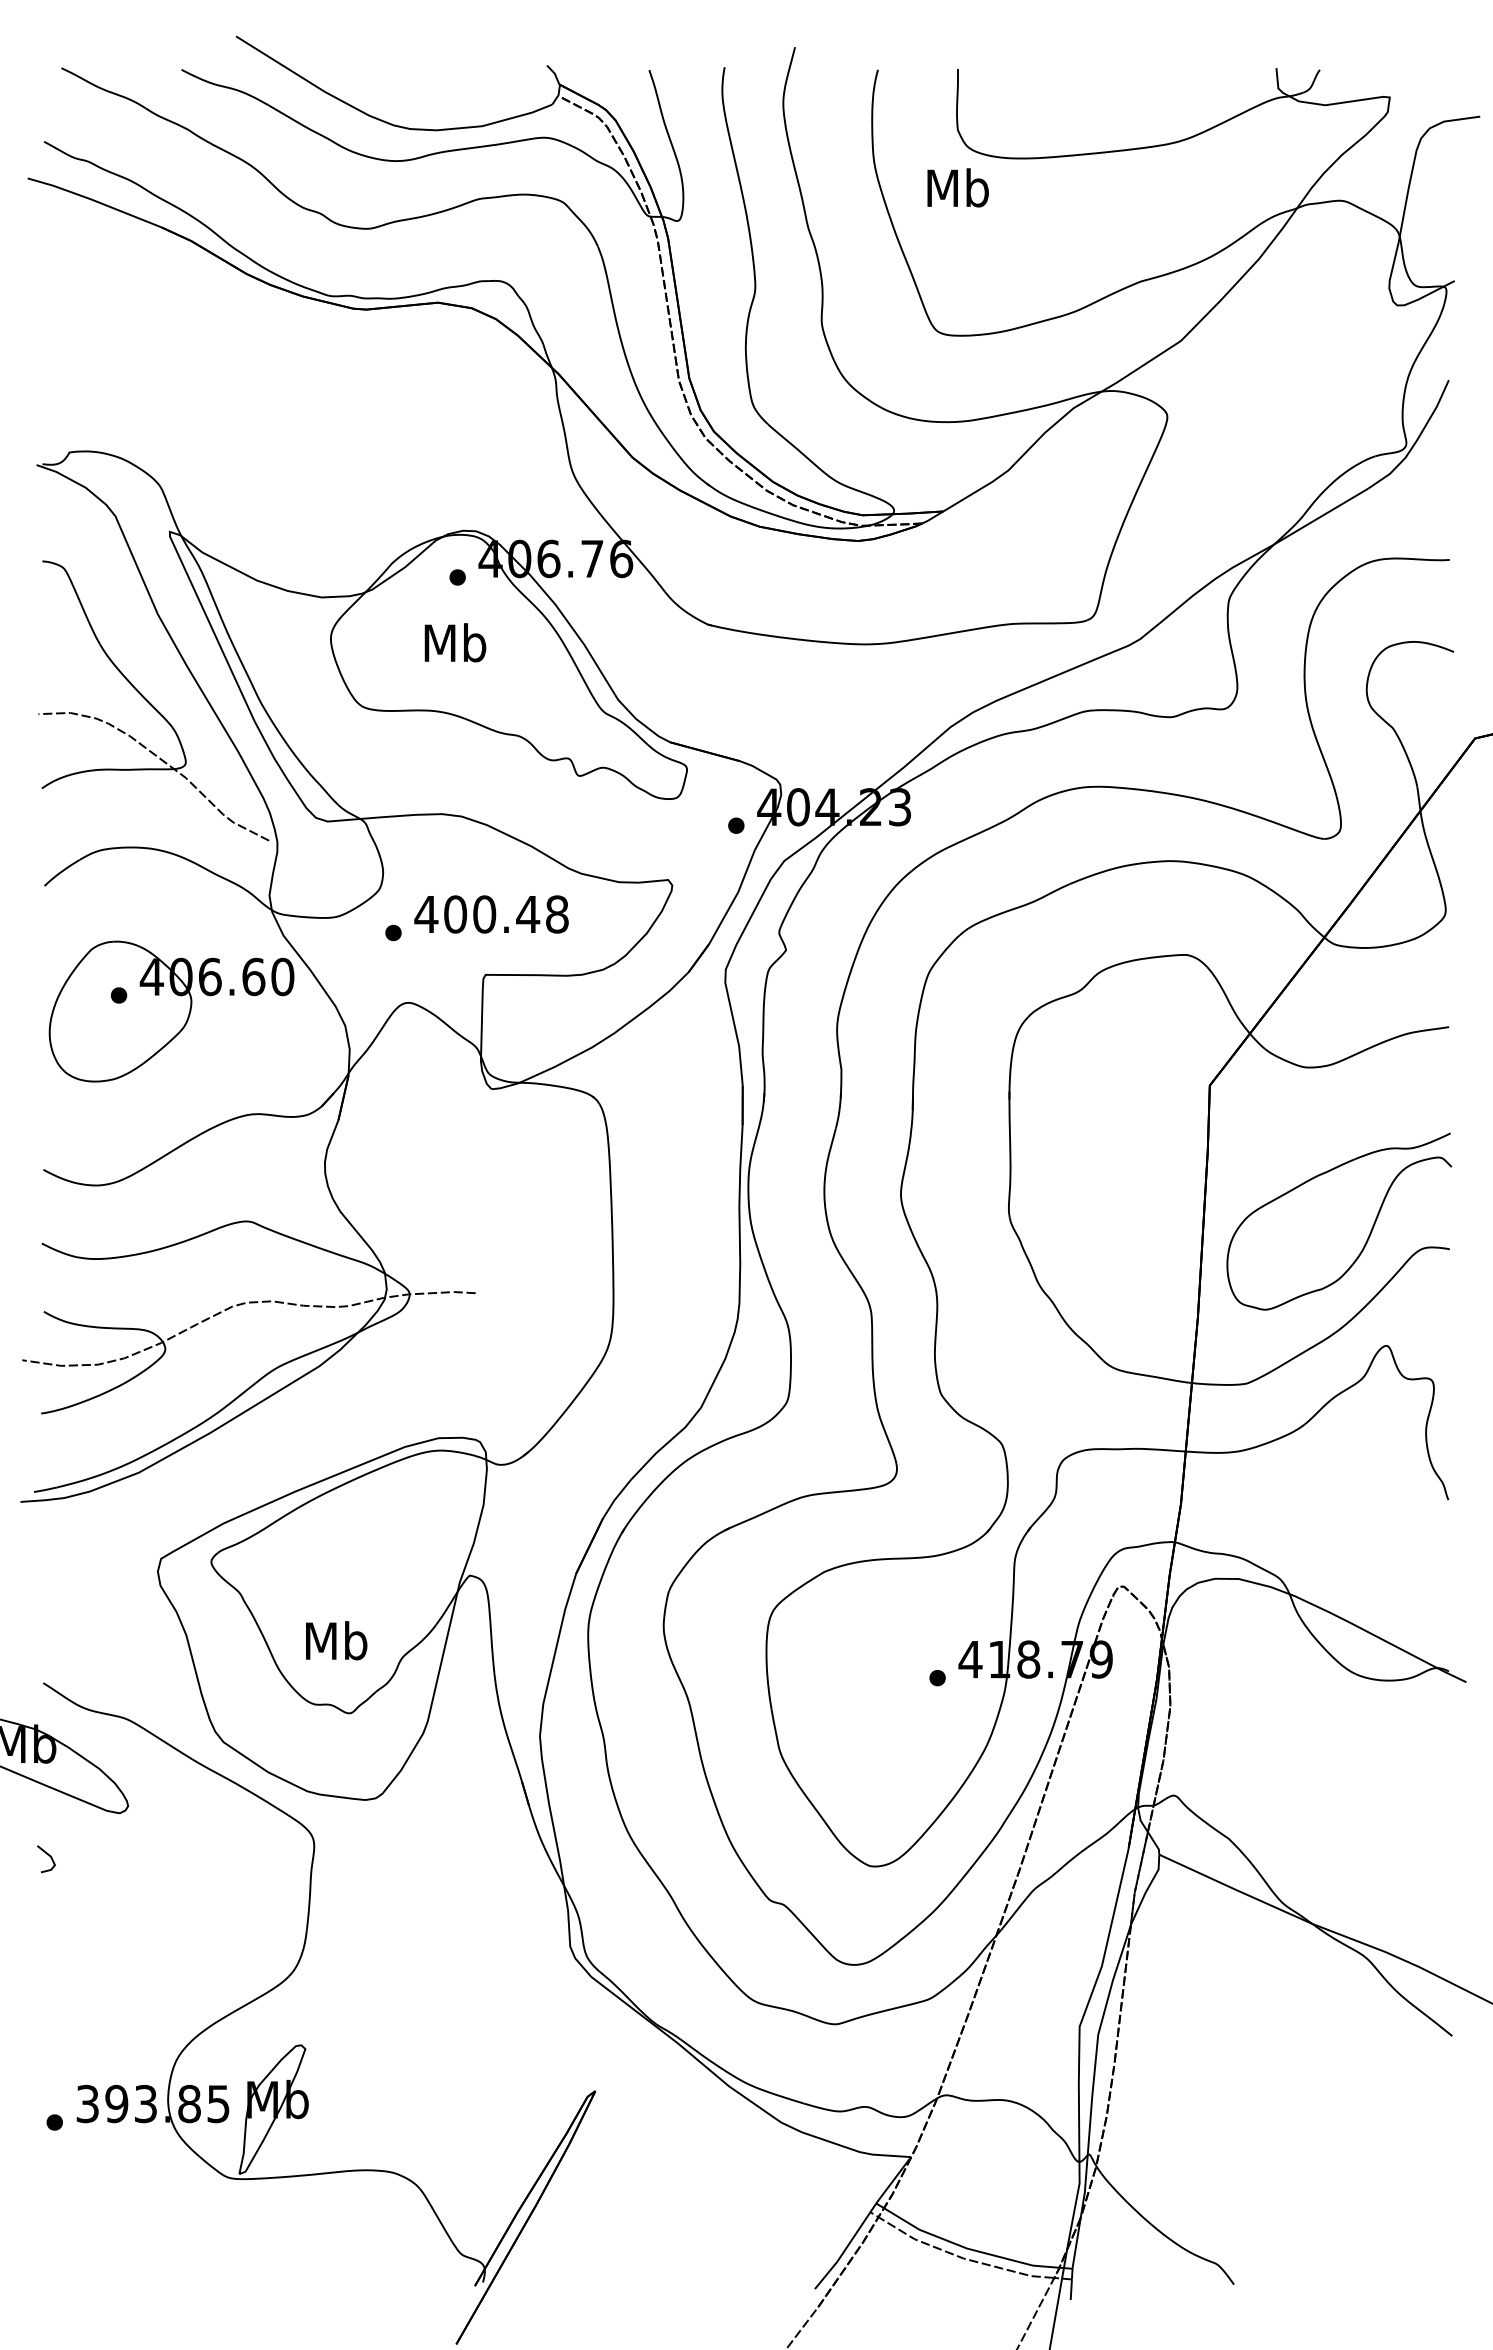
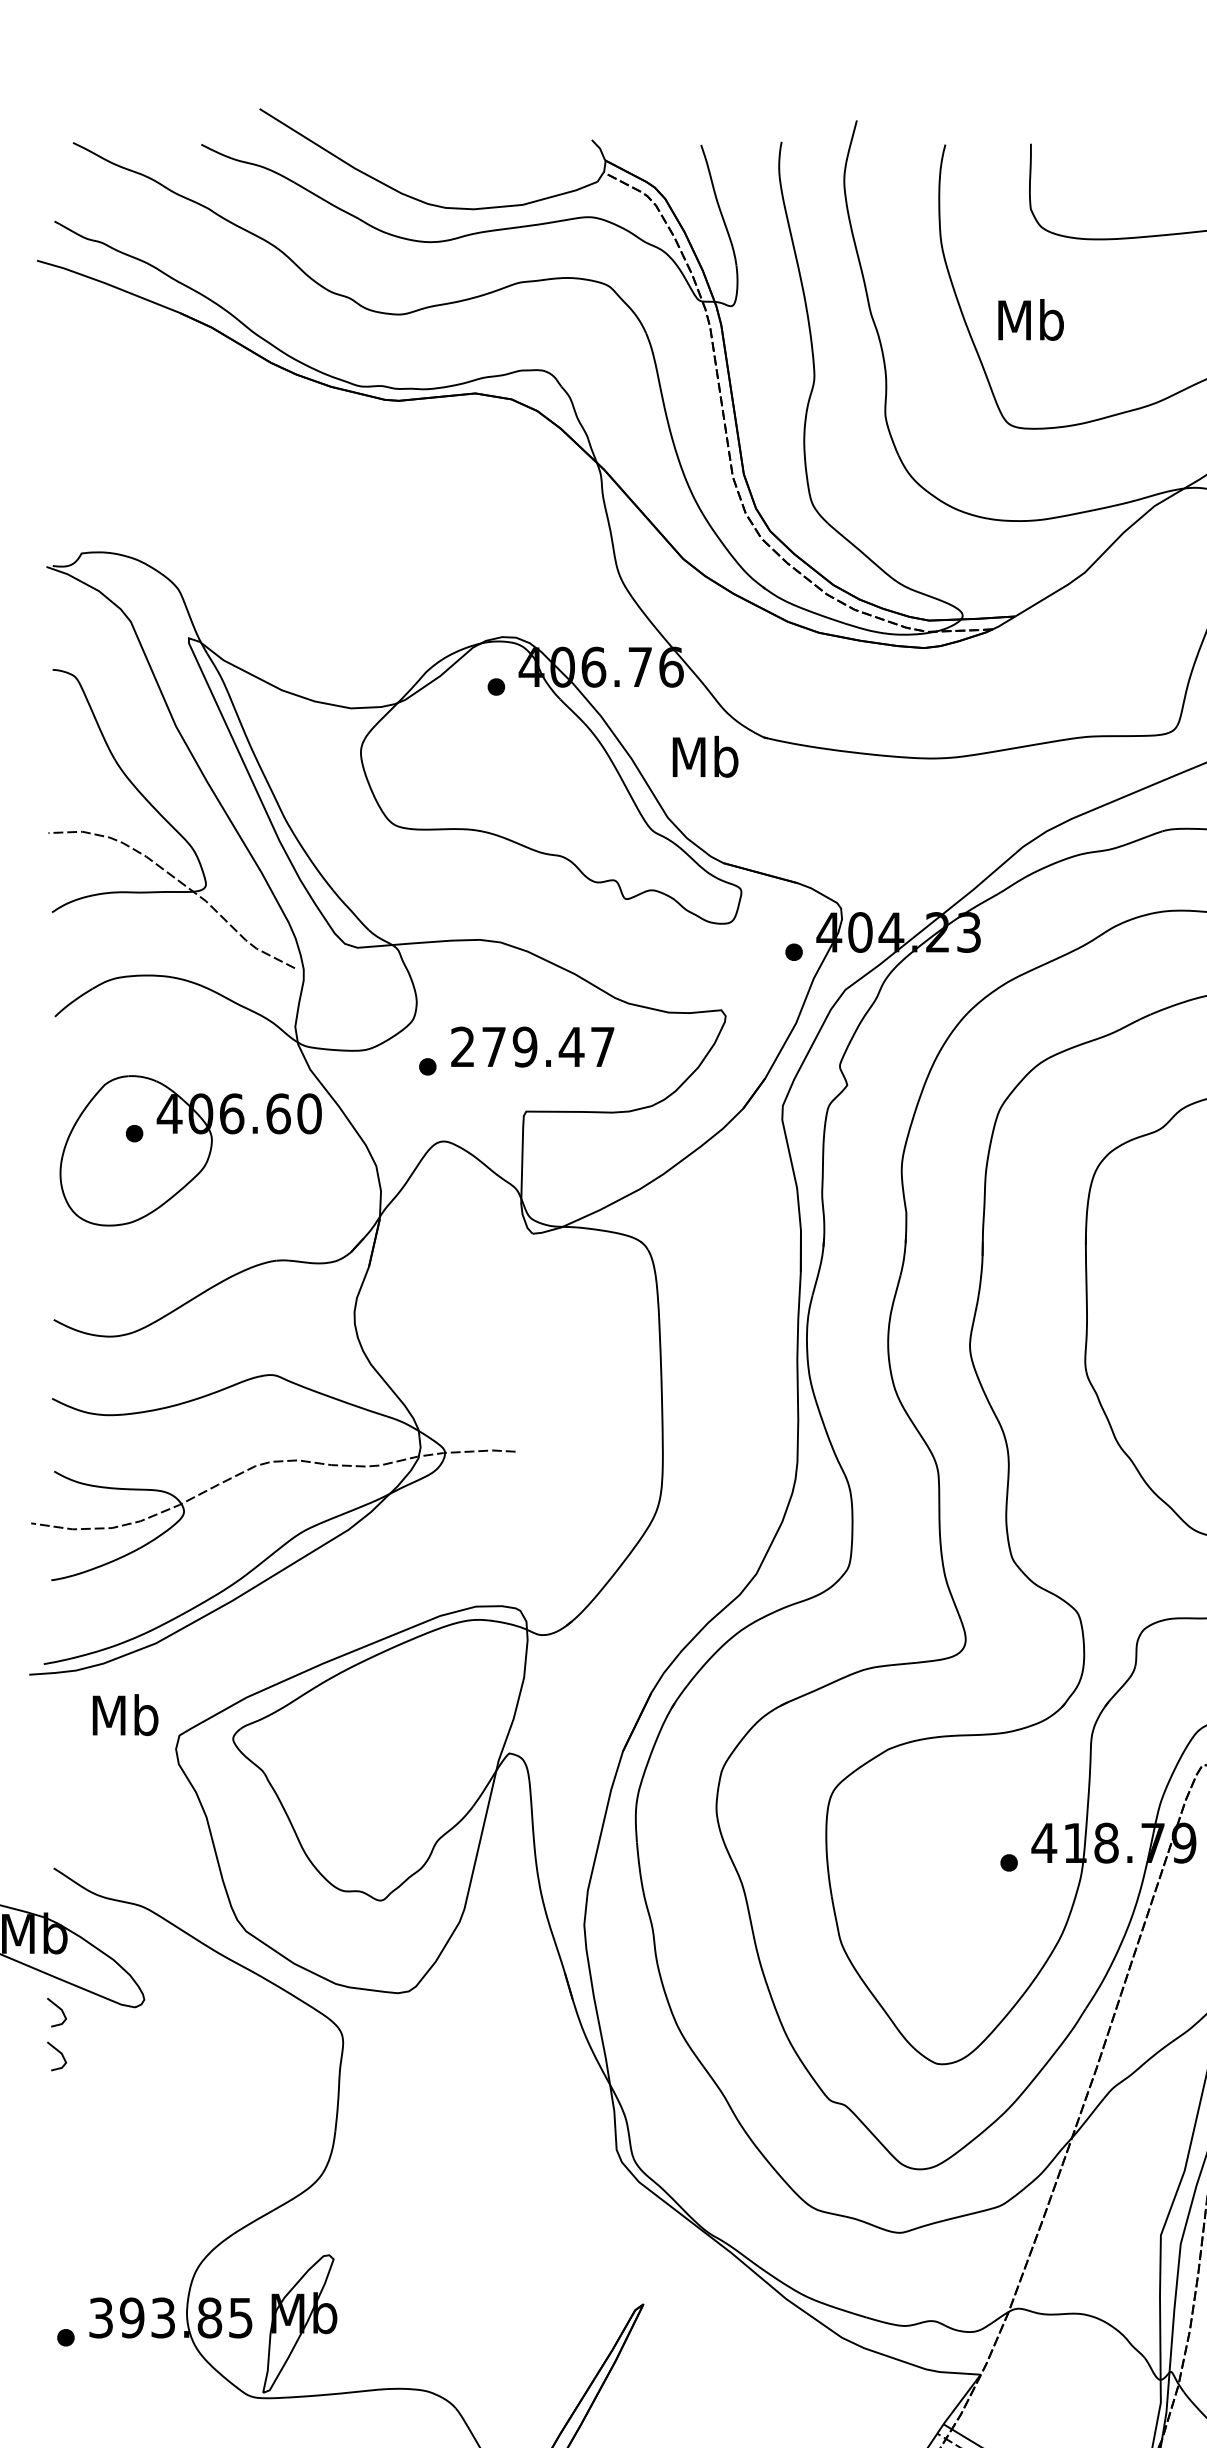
text: (957, 187) -> (1030, 319), moved
text: (455, 642) -> (705, 756), moved
text: (491, 914) -> (532, 1047), 400.48 -> 279.47
text: (336, 1640) -> (125, 1714), moved
line: (47, 1814) -> (58, 2008), added

